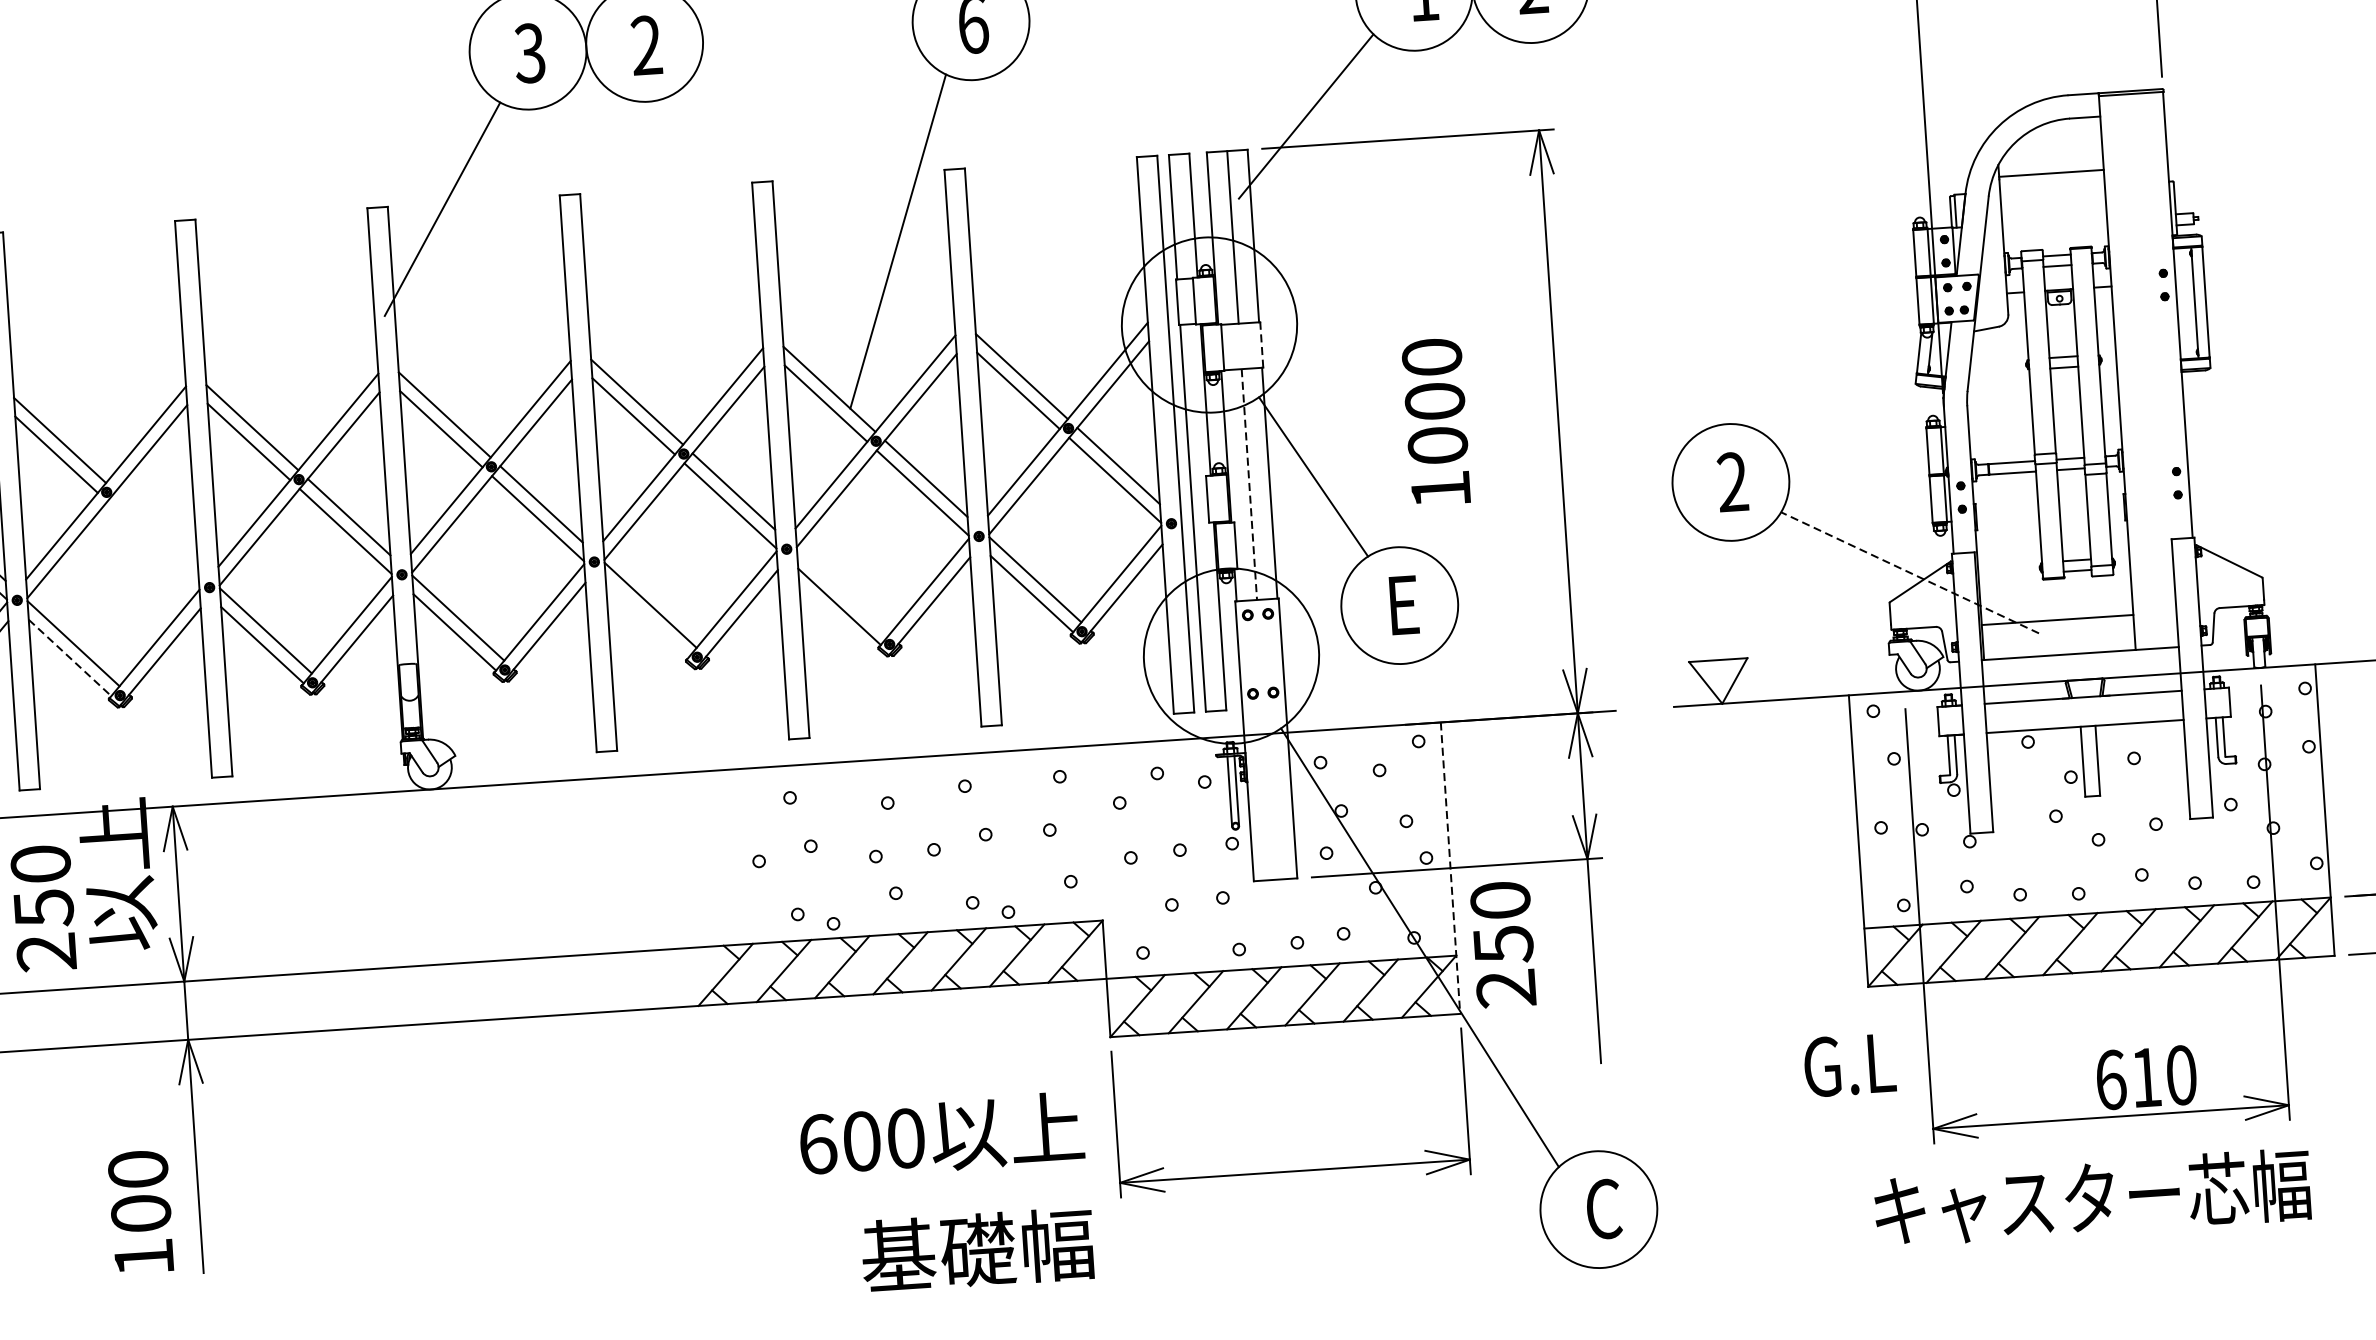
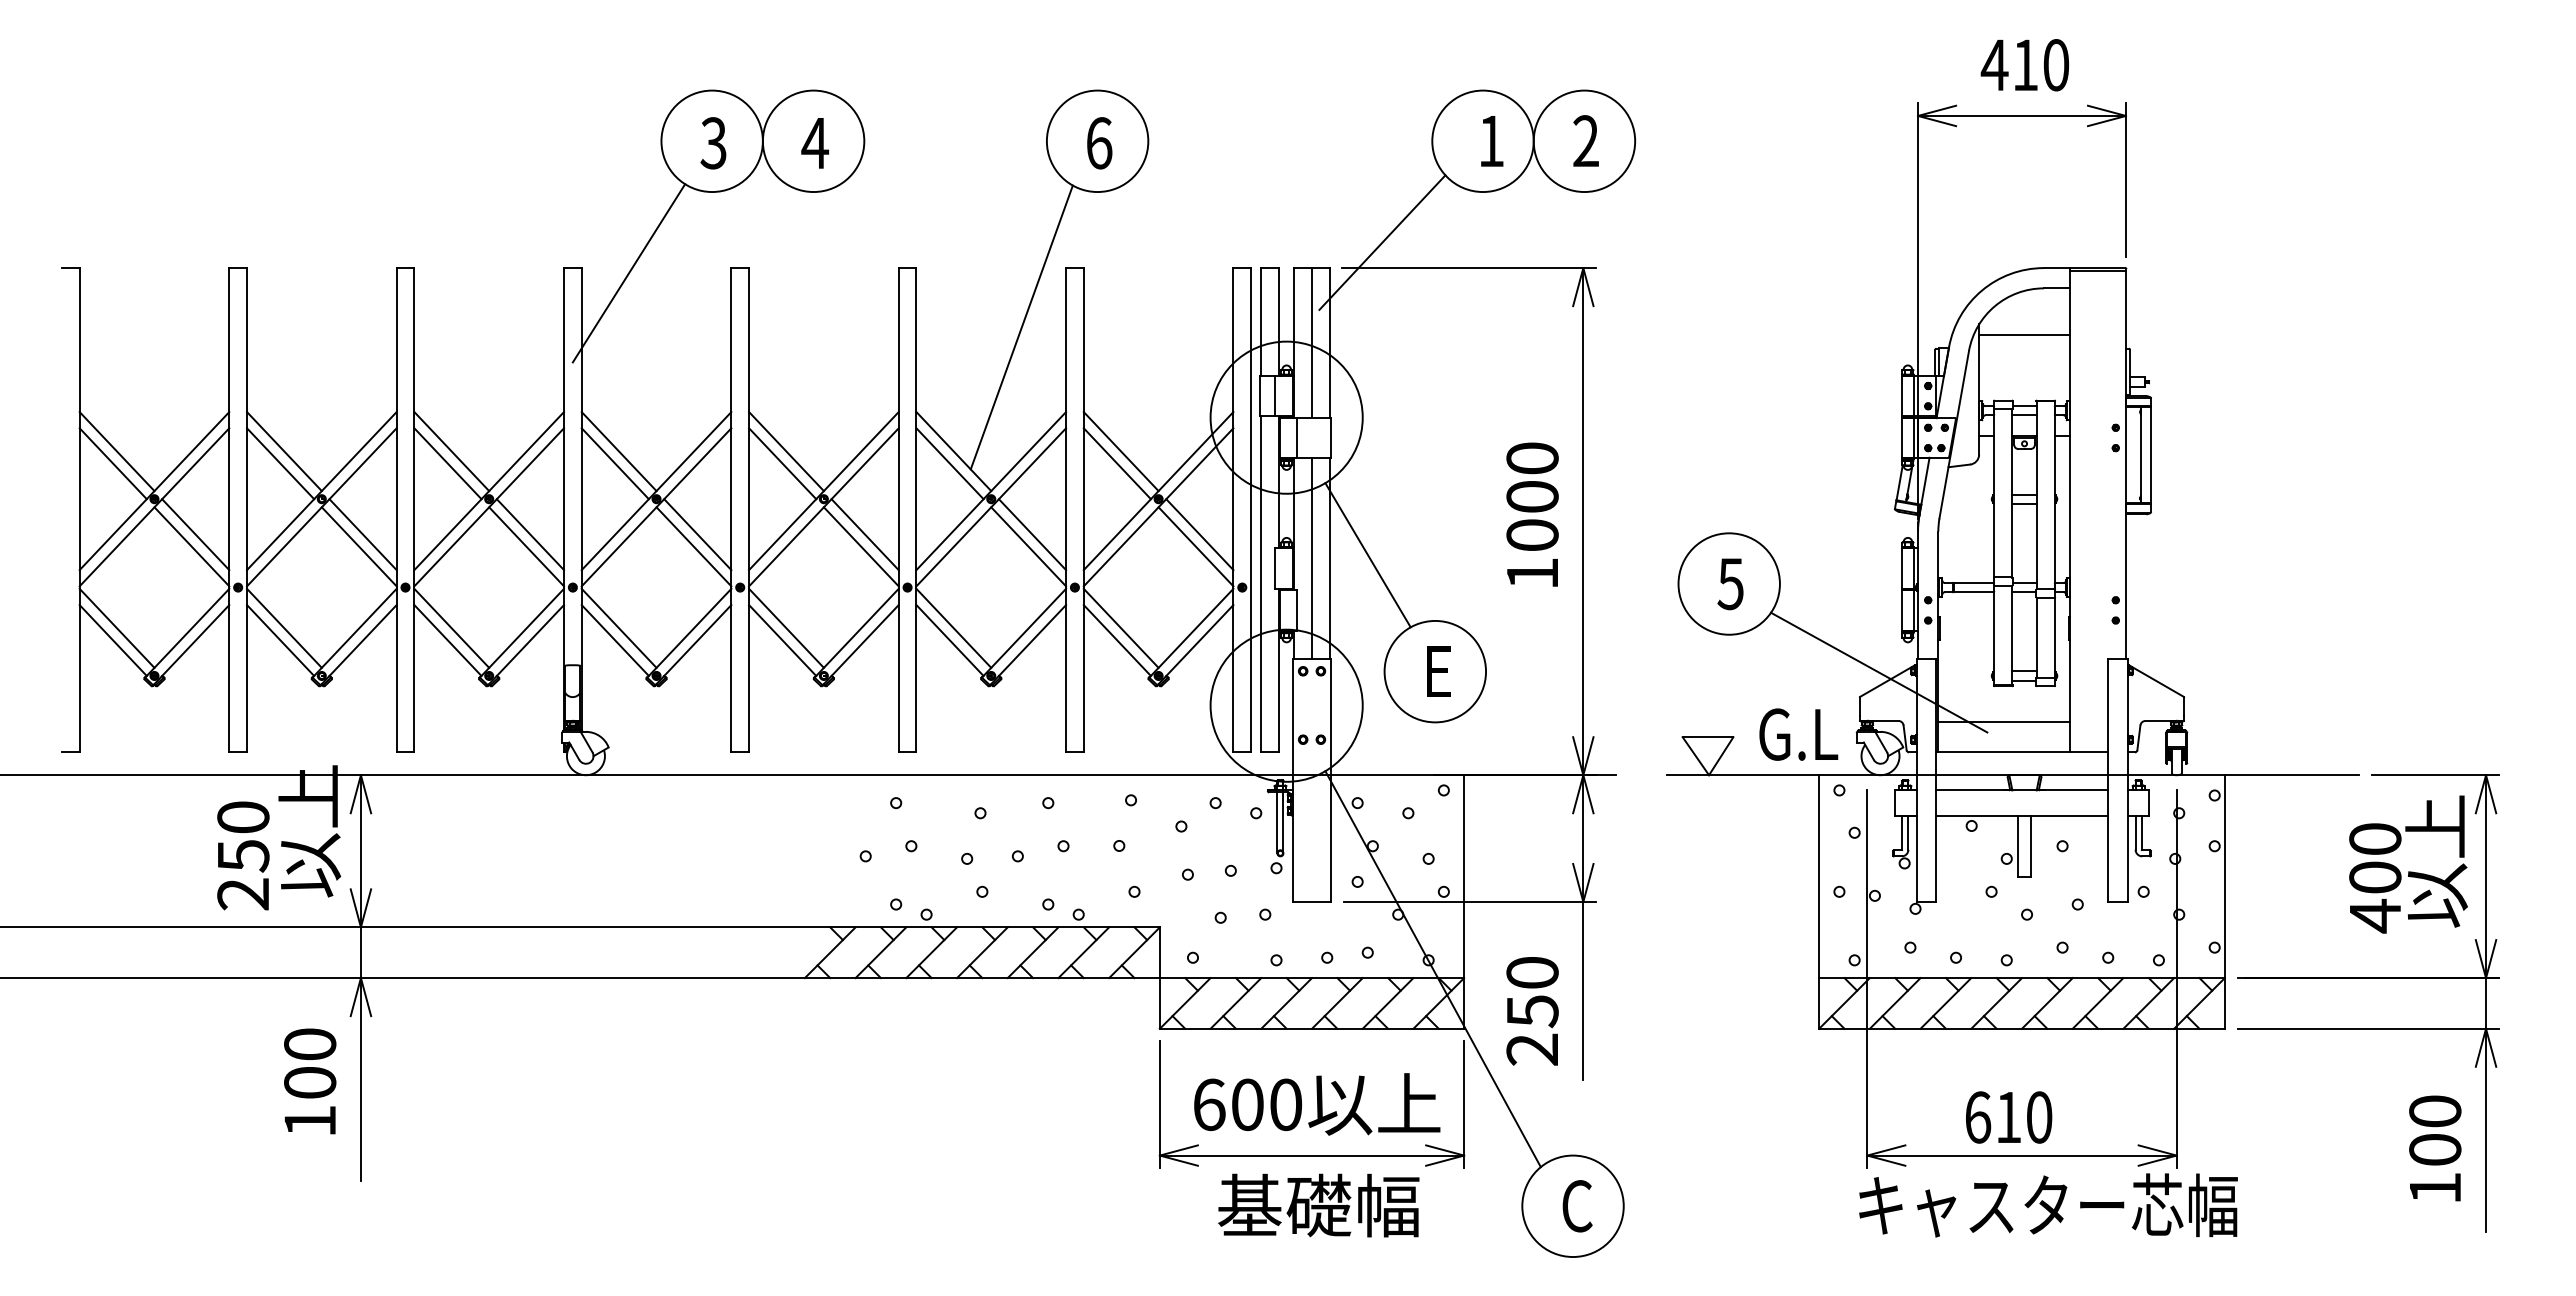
text: (646, 44) -> (815, 142), 2 -> 4
line: (1261, 344) -> (1330, 437), dashed -> solid
text: (1436, 421) -> (1532, 514), moved
text: (1732, 481) -> (1730, 583), 2 -> 5
line: (1249, 484) -> (1312, 558), dashed -> solid
line: (156, 529) -> (362, 534), added
line: (152, 543) -> (358, 546), added
line: (1910, 572) -> (1879, 672), dashed -> solid
line: (842, 591) -> (953, 627), added
line: (646, 619) -> (782, 640), added
line: (69, 657) -> (280, 640), dashed -> solid
line: (1450, 868) -> (1464, 902), dashed -> solid
text: (1503, 944) -> (1532, 1011), moved
text: (1849, 1065) -> (1798, 734), moved
text: (2147, 1077) -> (2009, 1117), moved
text: (942, 1135) -> (1317, 1104), moved
text: (2092, 1197) -> (2048, 1205), moved
text: (141, 1212) -> (310, 1081), moved
text: (977, 1249) -> (1318, 1205), moved

